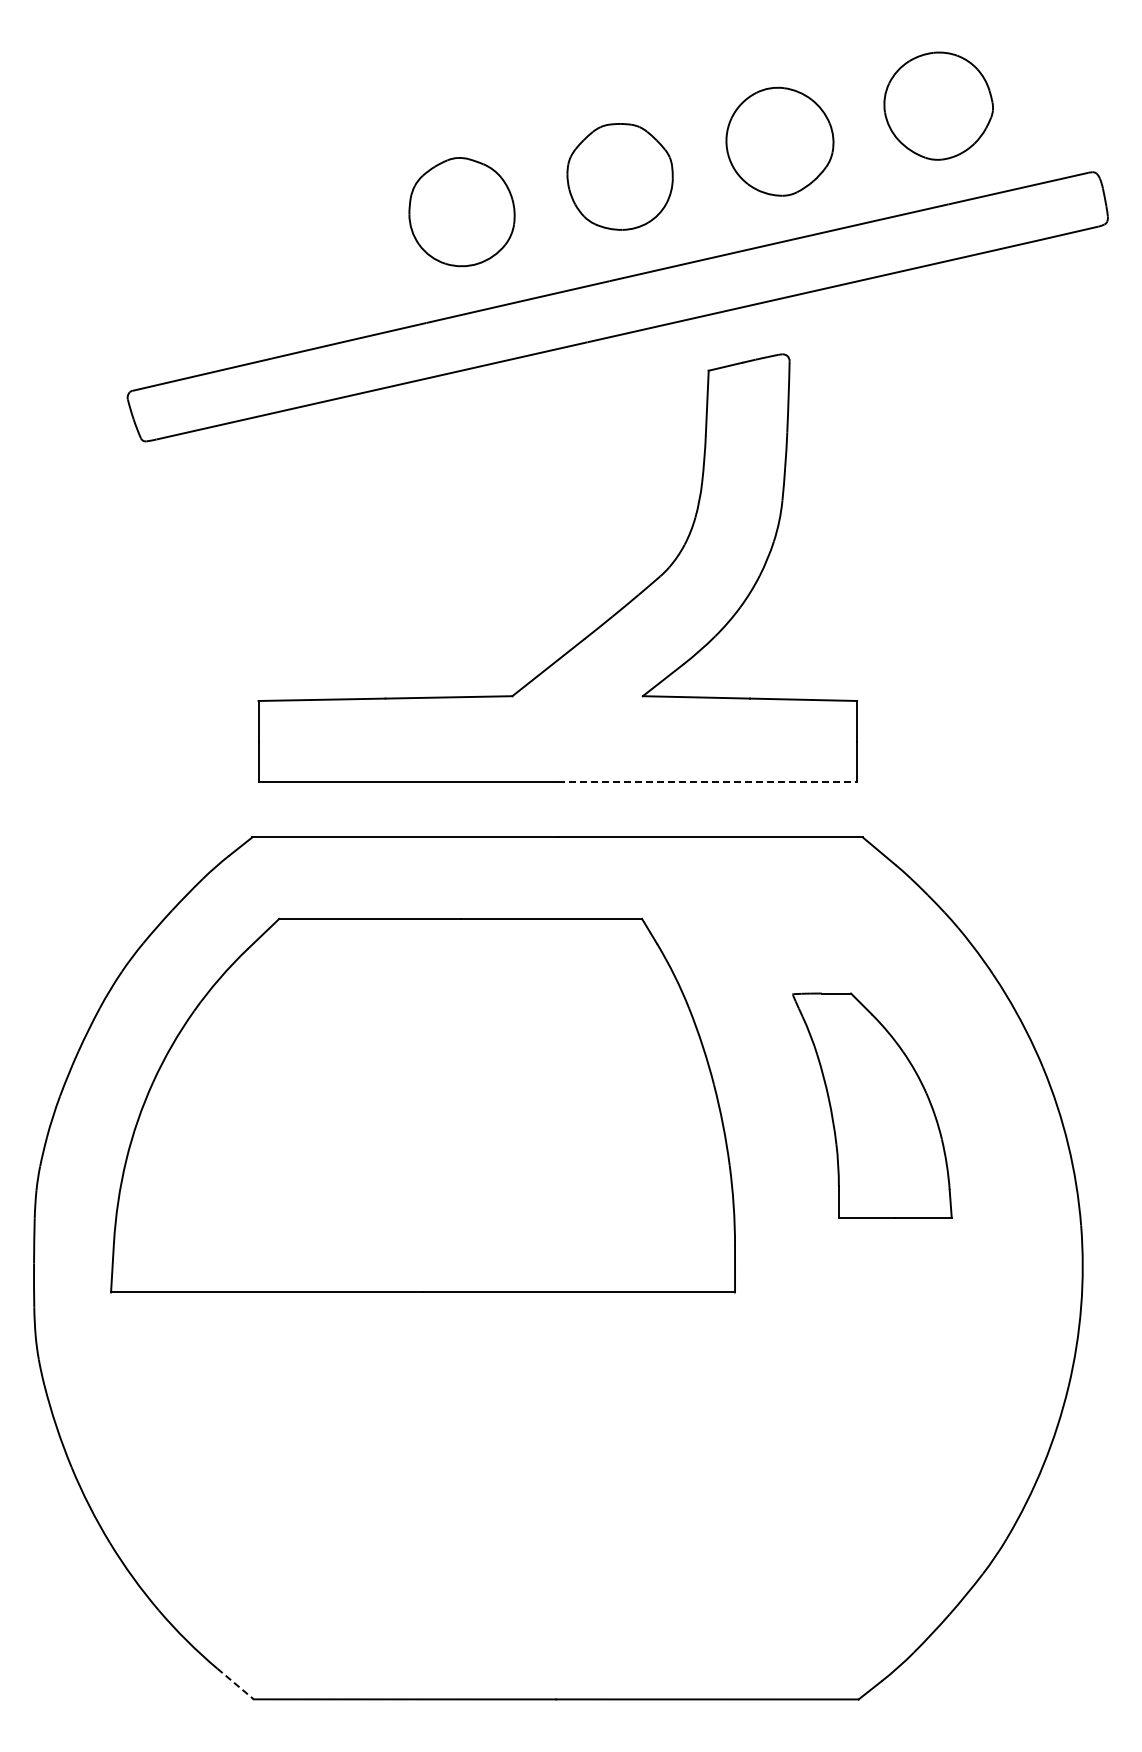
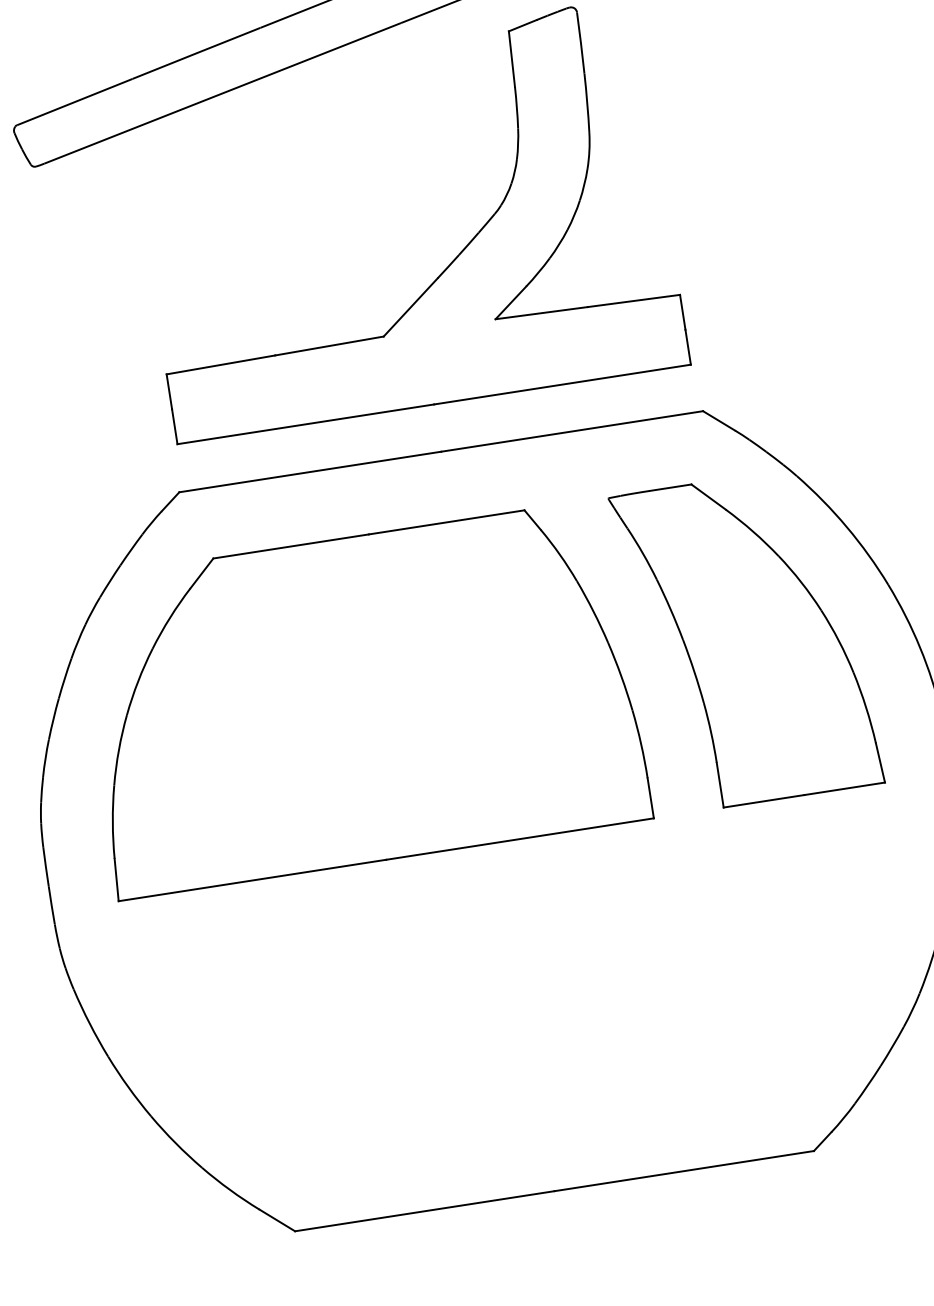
line: (707, 782) -> (562, 384), dashed -> solid
part: (872, 1105) -> (746, 639), size x1.67
line: (235, 1683) -> (277, 1220), dashed -> solid

